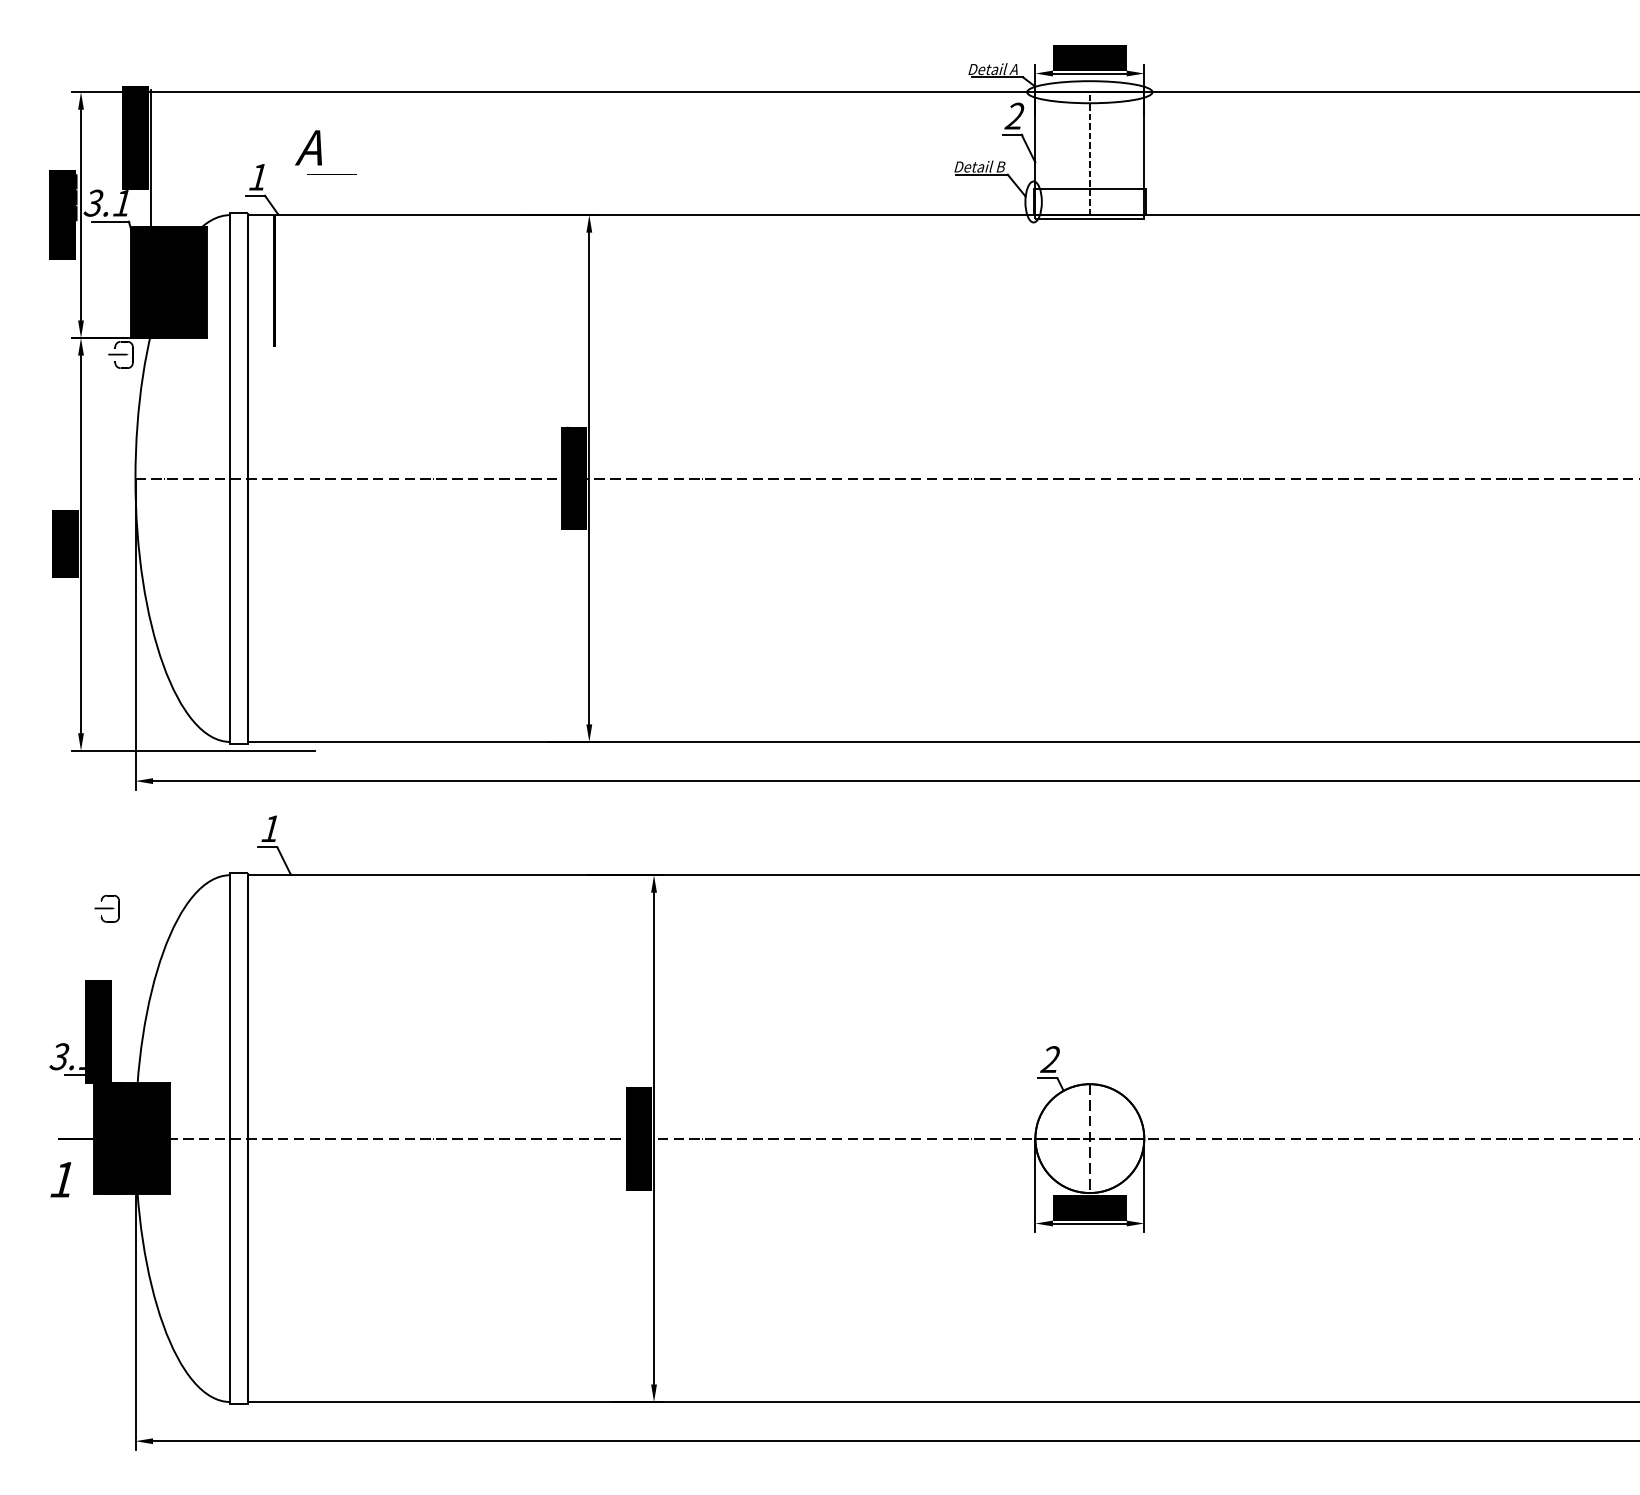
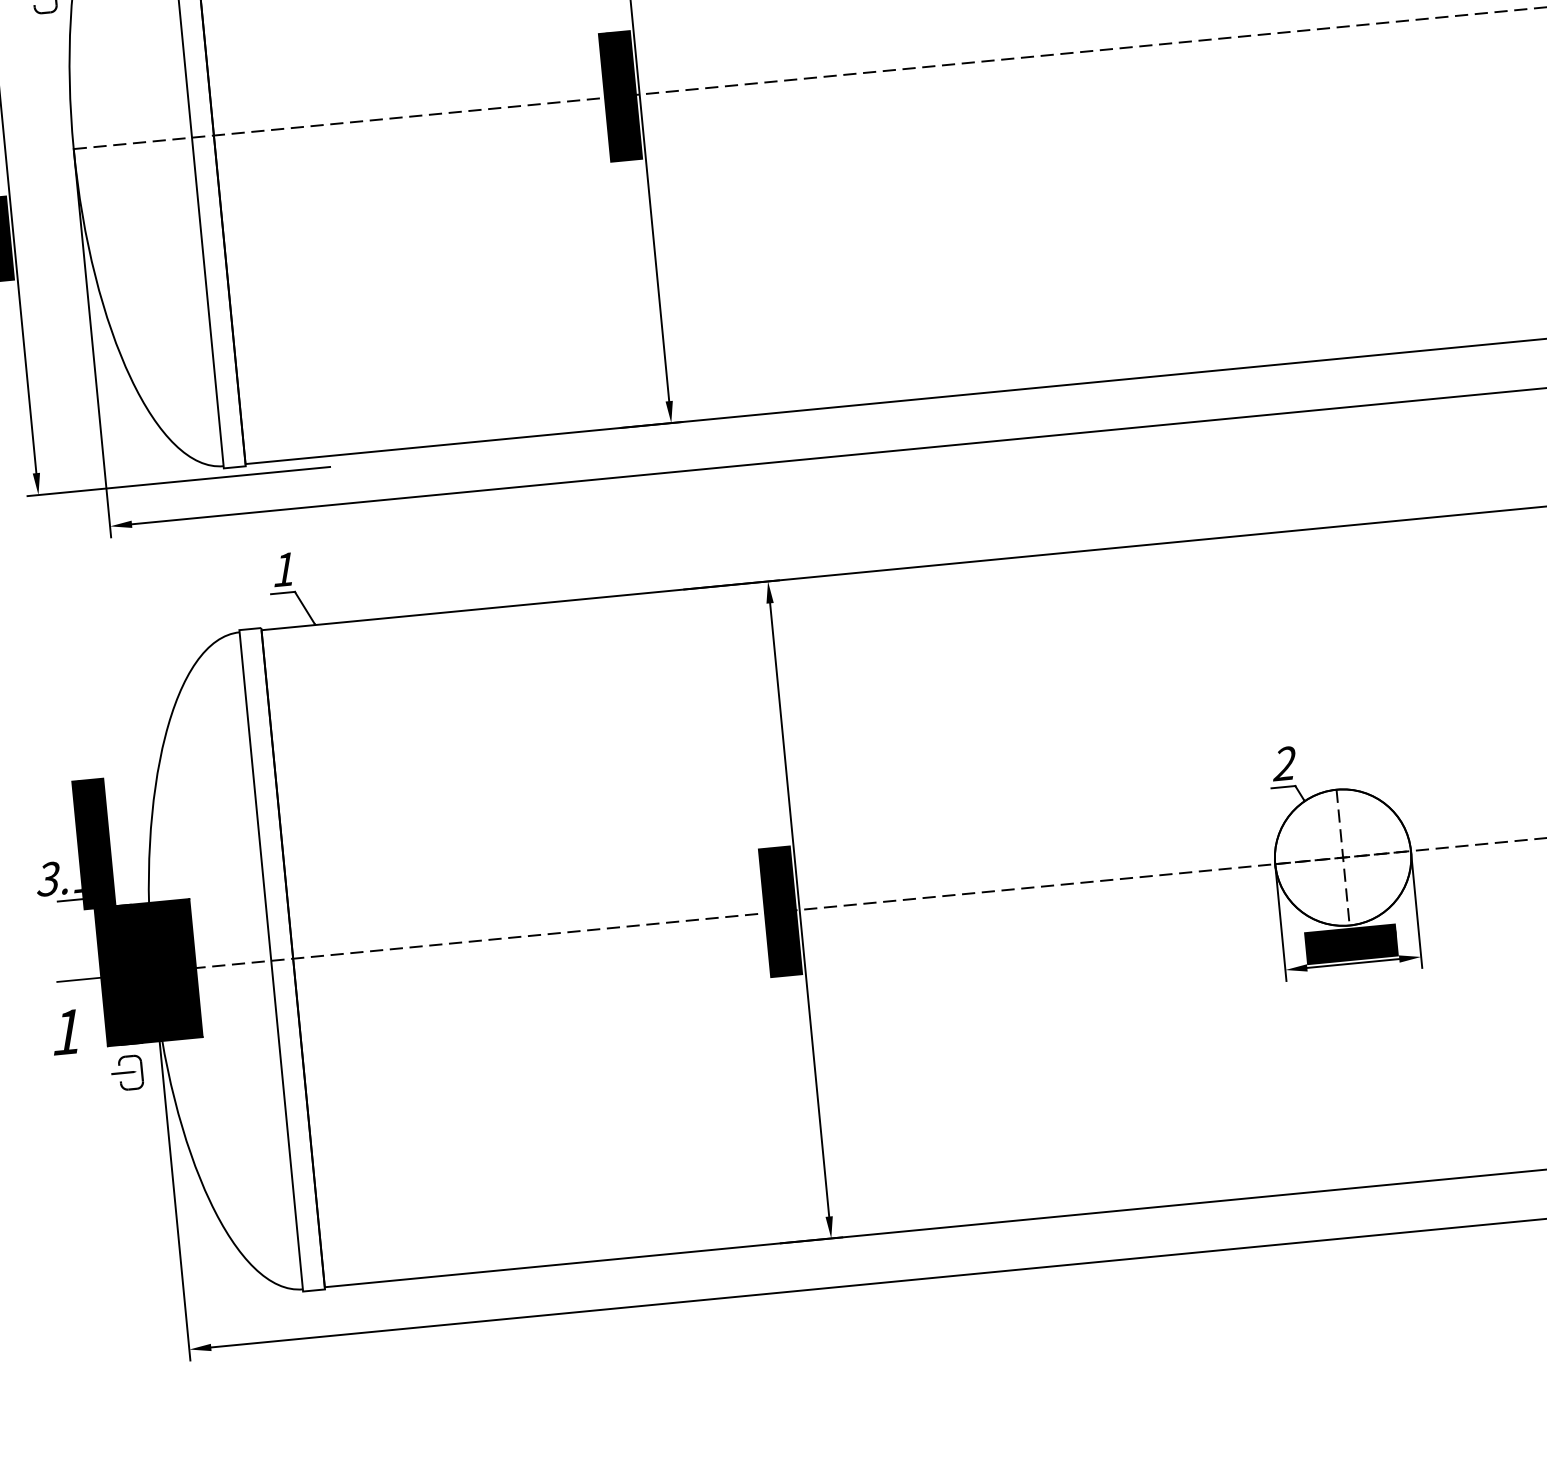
part: (106, 908) -> (126, 1072), moved

